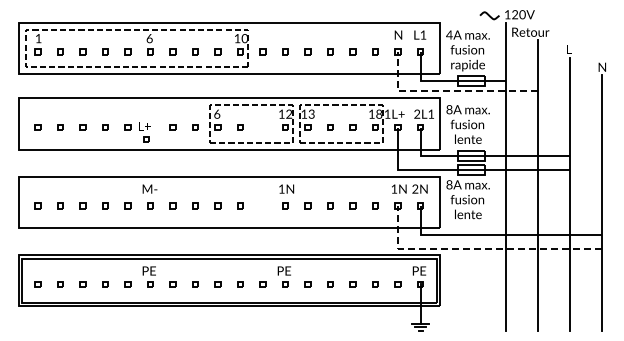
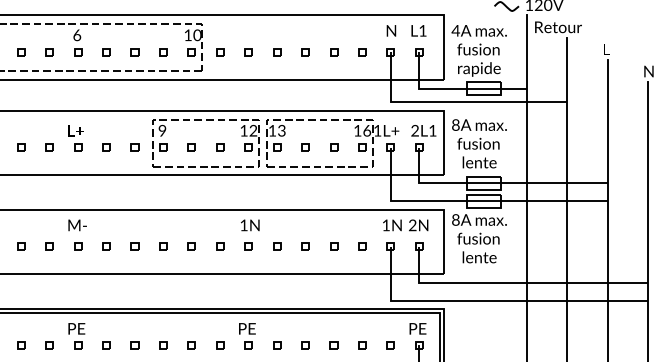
line: (446, 91) -> (452, 102), dashed -> solid
text: (217, 113) -> (162, 129), 6 -> 9
text: (378, 113) -> (366, 129), 18 -> 16
part: (262, 127) -> (219, 147), added
part: (144, 132) -> (75, 138), moved
part: (262, 205) -> (219, 246), added
line: (477, 248) -> (491, 300), dashed -> solid

